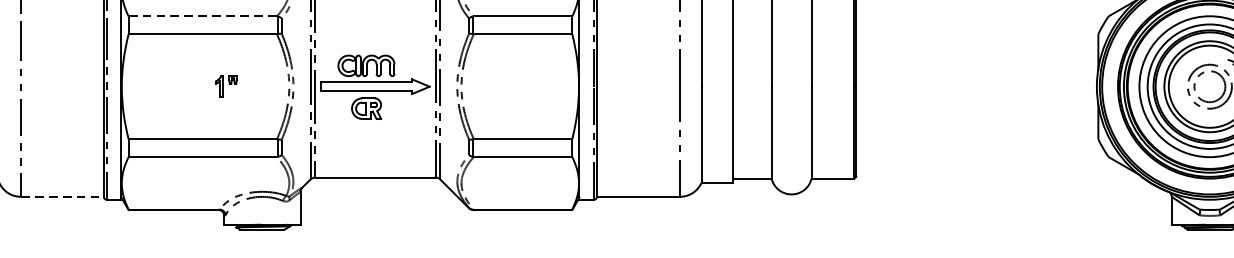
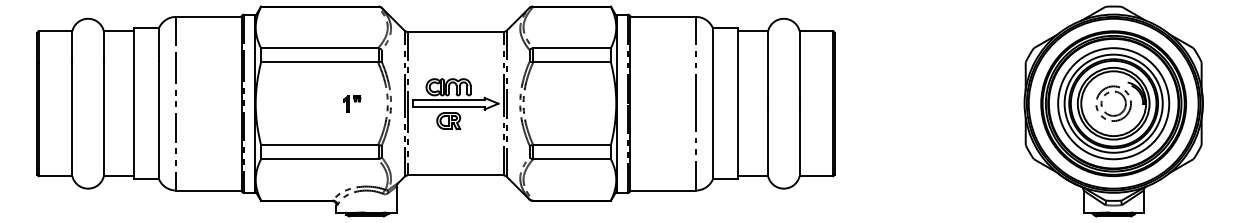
line: (203, 16) -> (320, 48), dashed -> solid
part: (226, 86) -> (352, 103), moved
line: (61, 196) -> (208, 190), dashed -> solid

